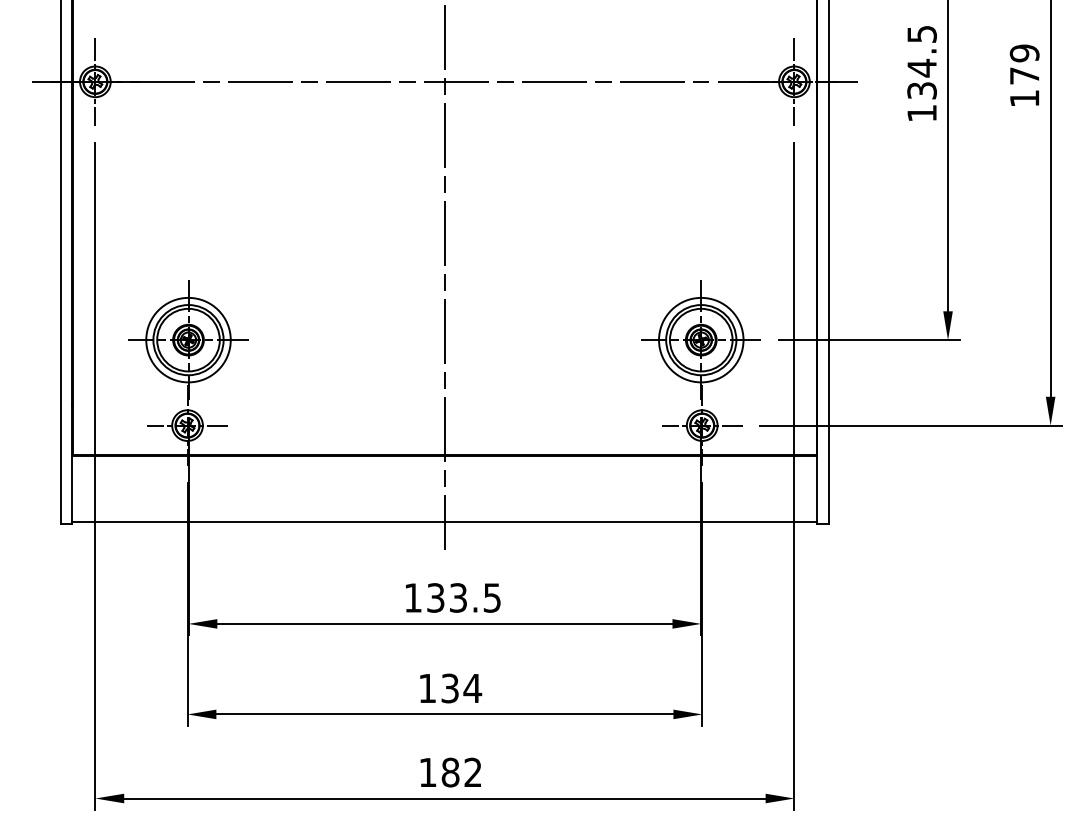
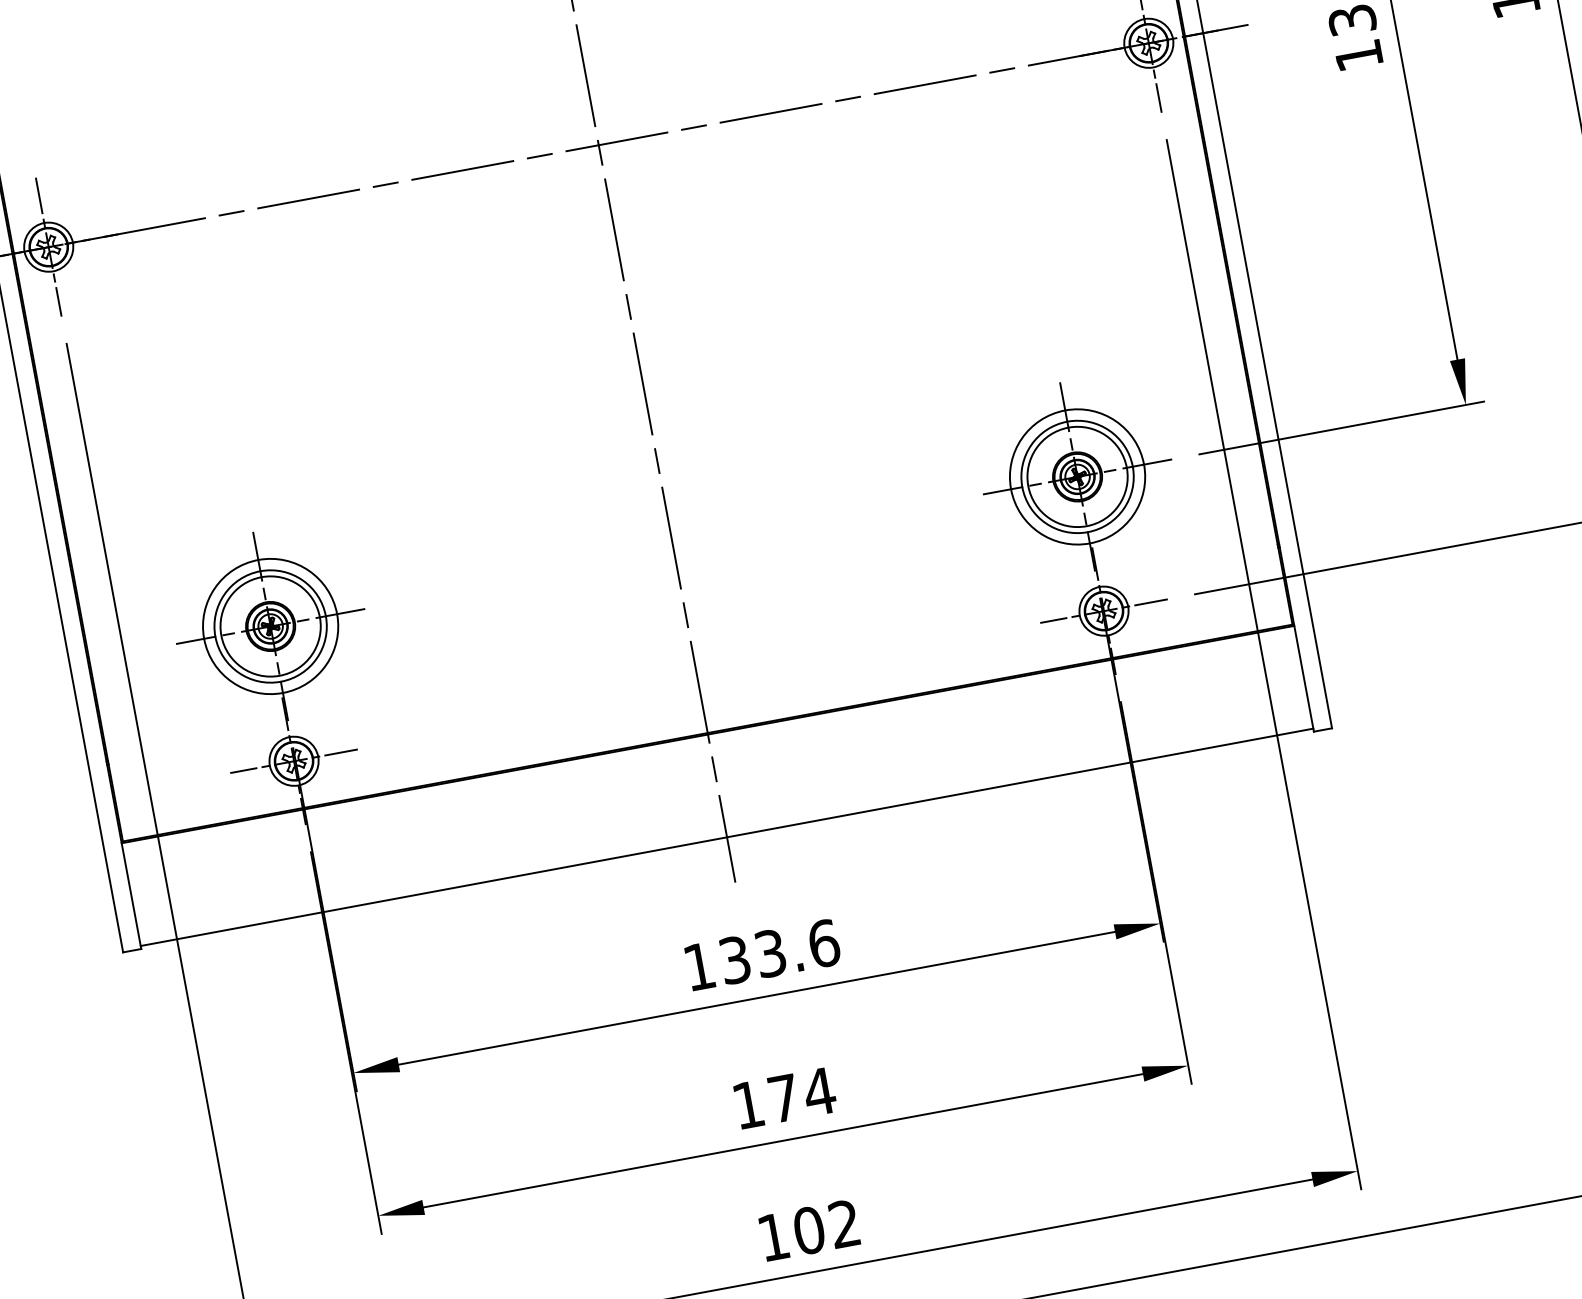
text: (492, 597) -> (824, 942), 133.5 -> 133.6
text: (449, 688) -> (782, 1098), 134 -> 174
text: (450, 772) -> (809, 1230), 182 -> 102

